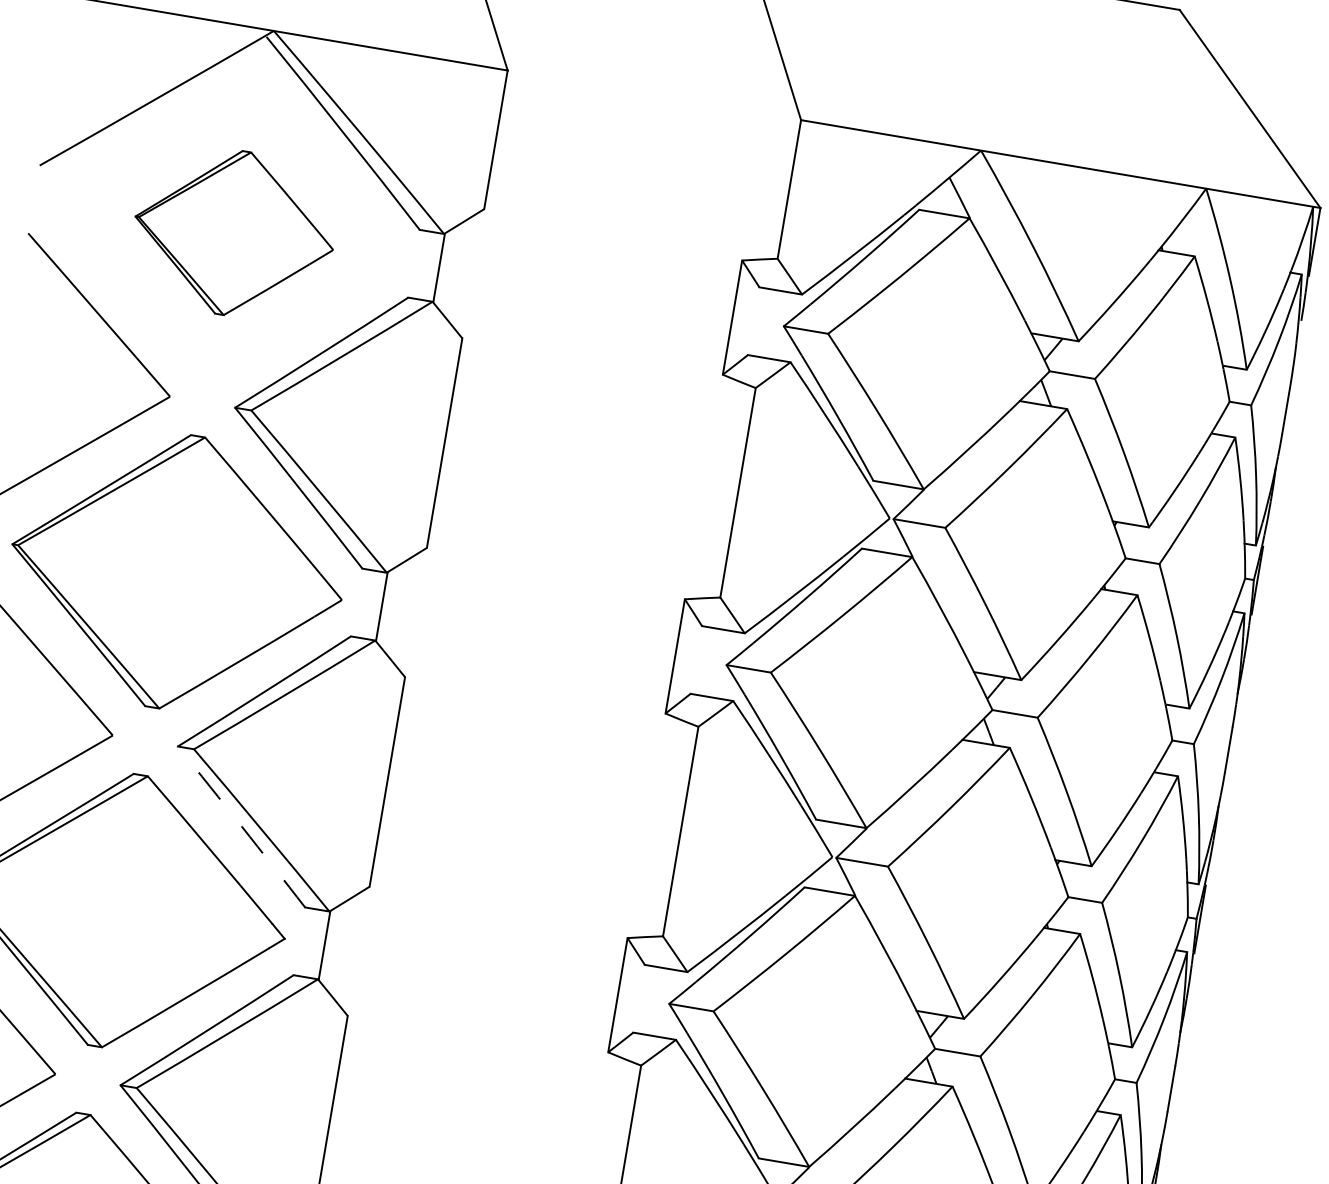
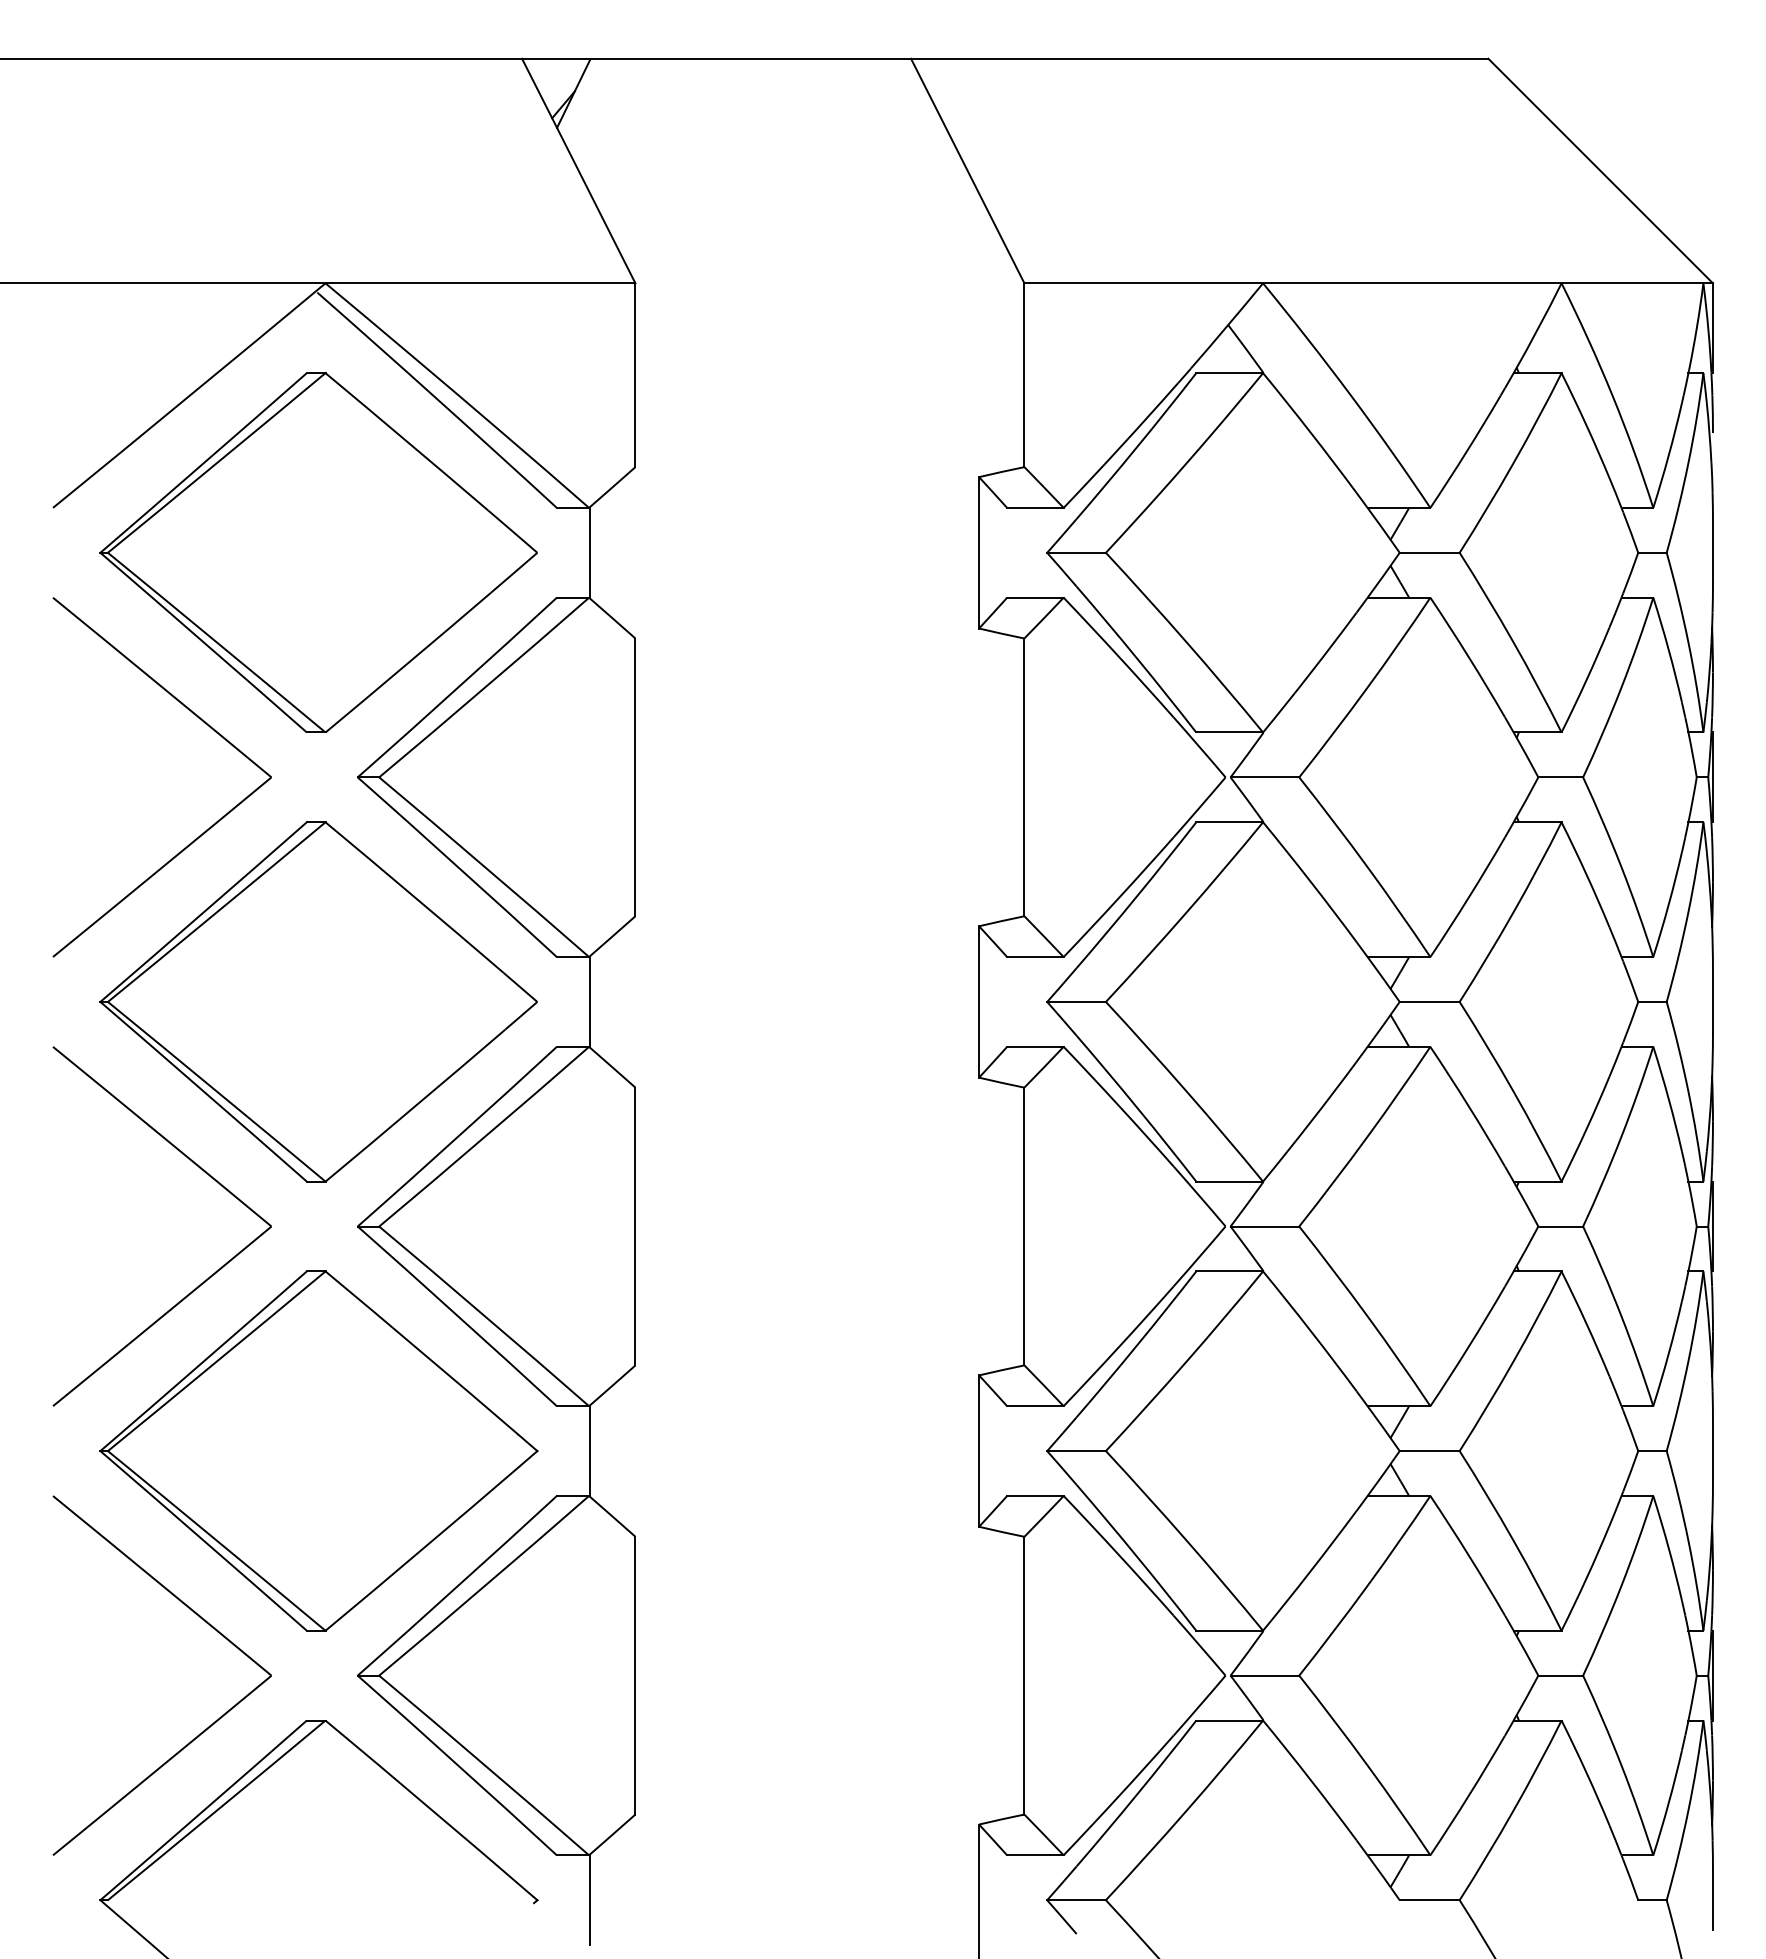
part: (234, 233) -> (318, 552), size x1.67
arc: (241, 826) -> (457, 1315), dashed -> solid

